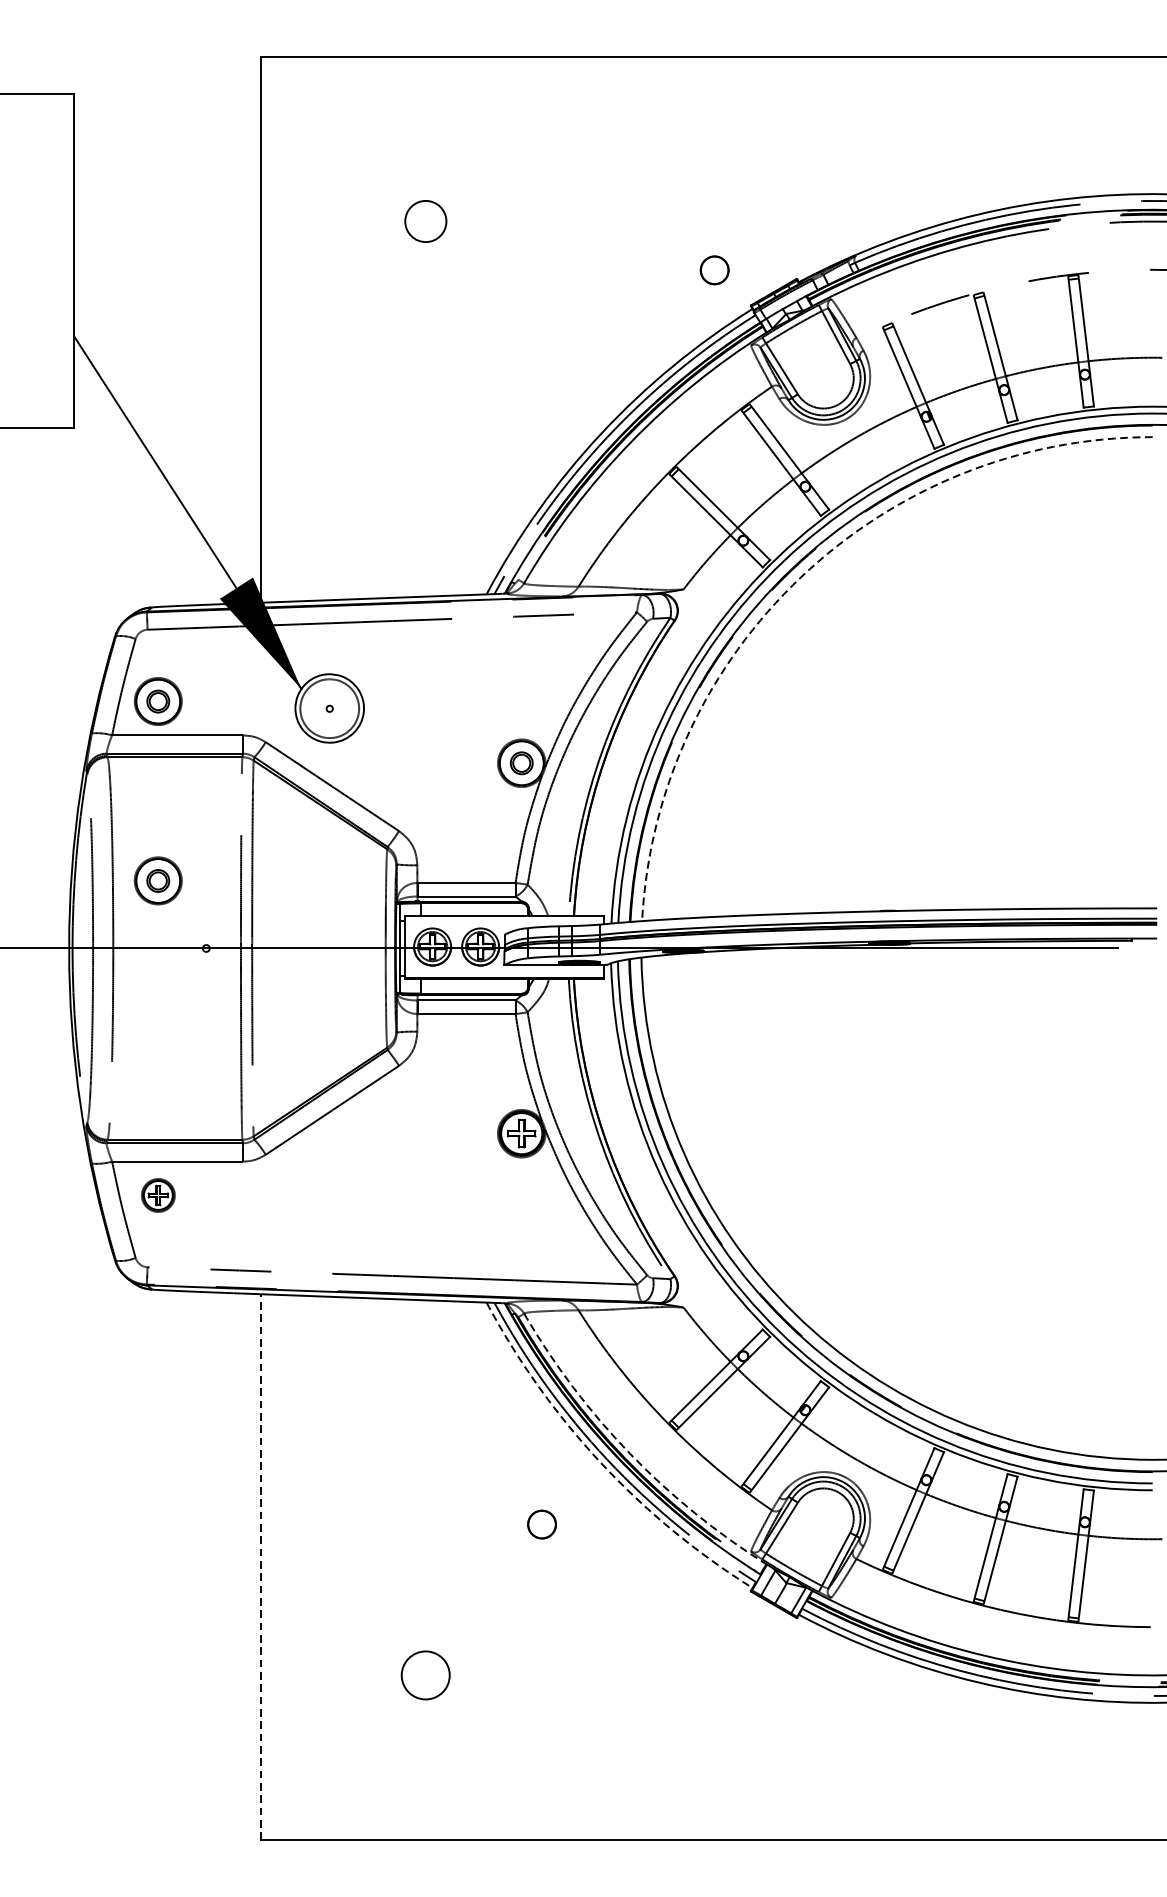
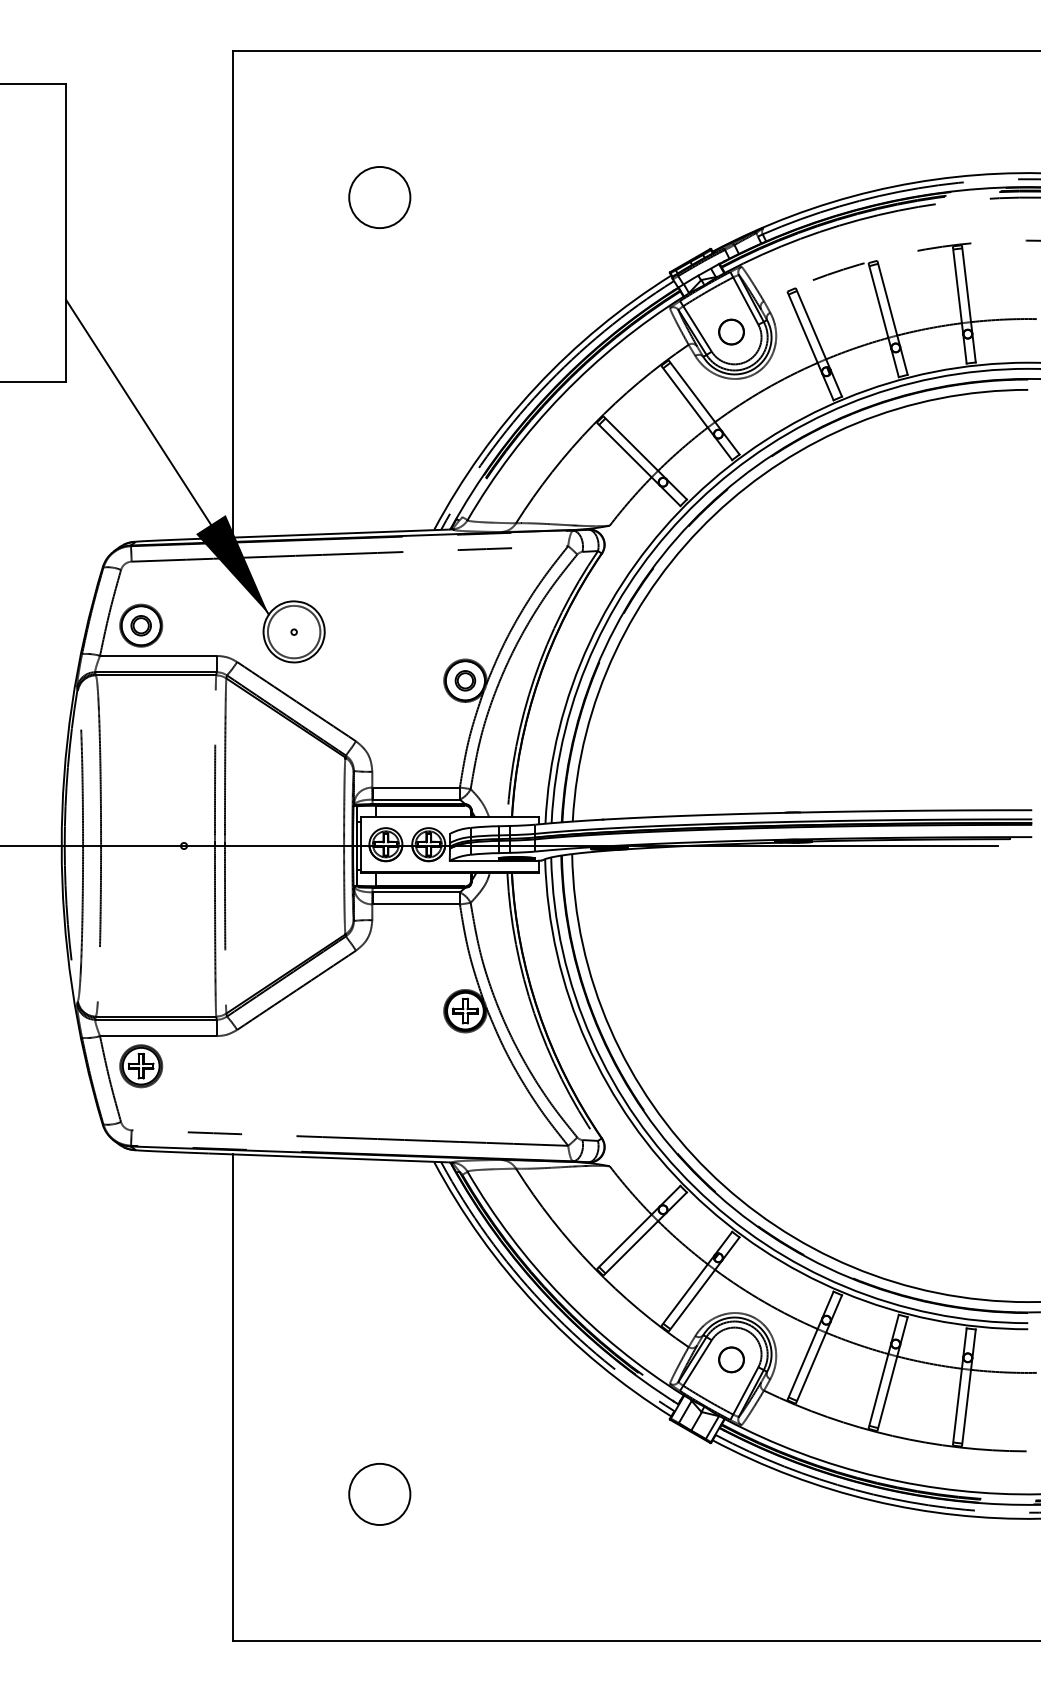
circle: (425, 221) -> (379, 197), size x1.67
circle: (714, 269) -> (731, 331), moved
arc: (800, 576) -> (714, 514), dashed -> solid
part: (158, 880) -> (141, 785), removed
part: (158, 1195) -> (141, 1066), size x1.43
arc: (630, 1453) -> (562, 1296), dashed -> solid
arc: (601, 1462) -> (536, 1304), dashed -> solid
circle: (542, 1524) -> (731, 1359), moved
line: (260, 1566) -> (232, 1397), dashed -> solid
circle: (425, 1675) -> (379, 1494), size x1.43

